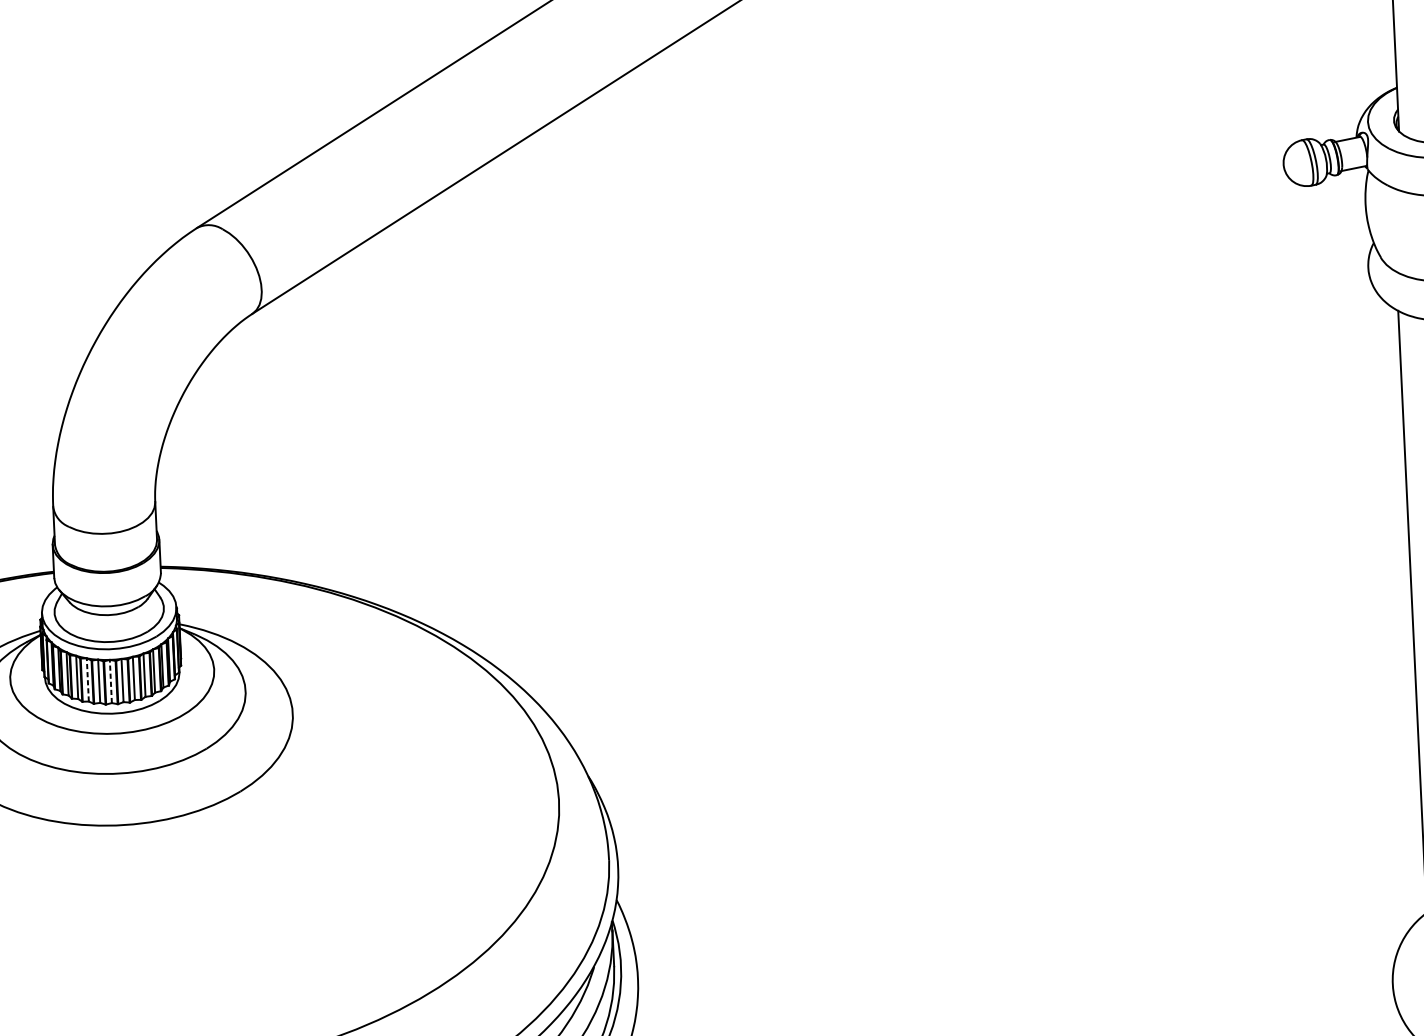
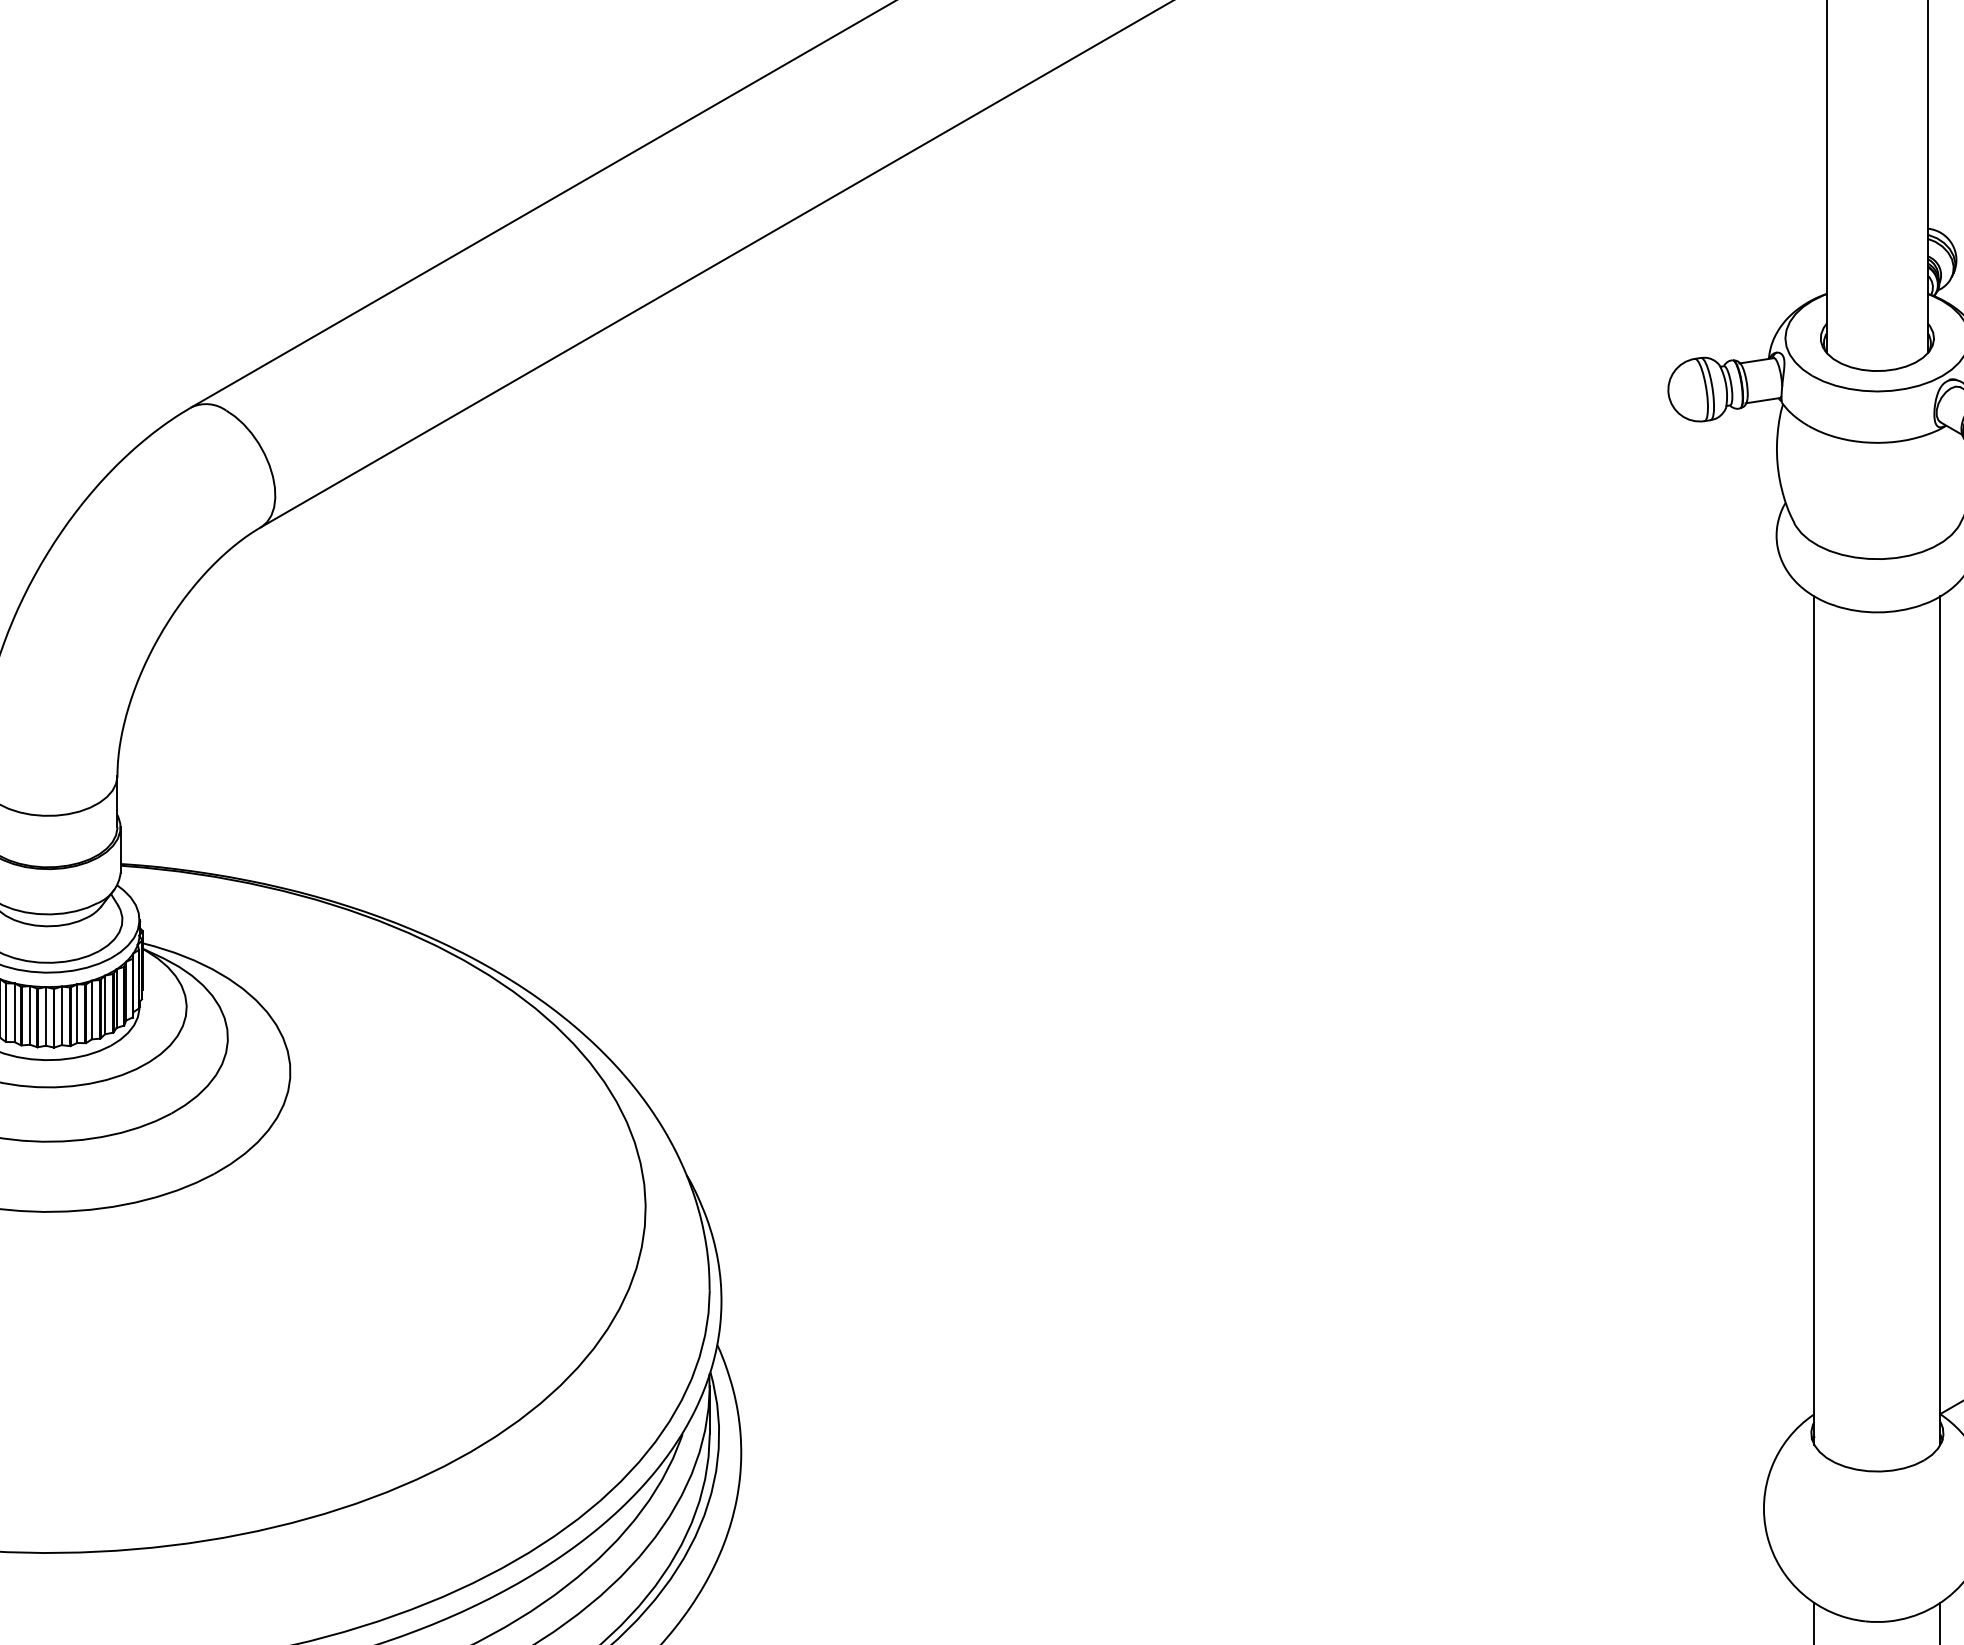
line: (87, 679) -> (14, 1012), dashed -> solid
line: (110, 680) -> (45, 1015), dashed -> solid

